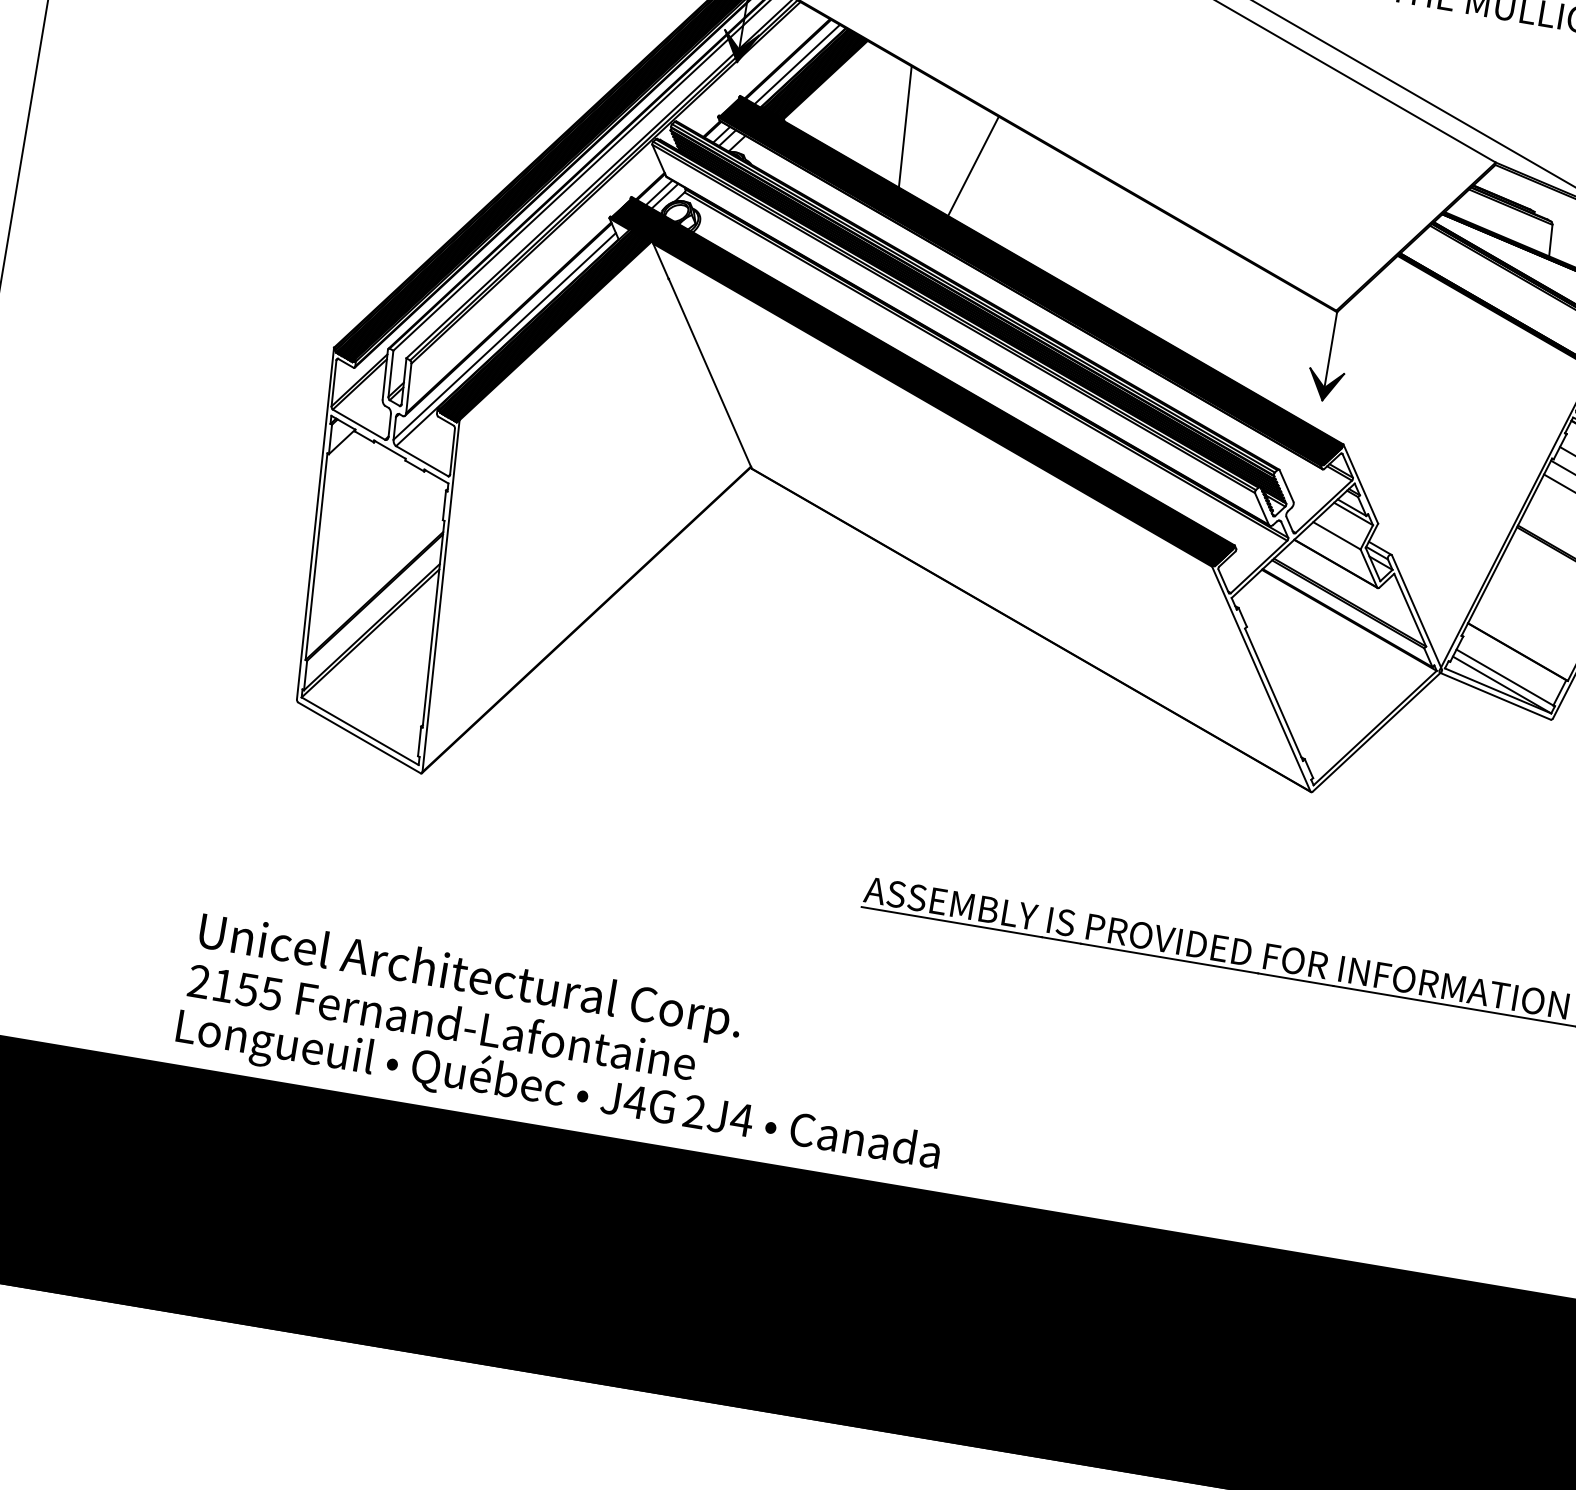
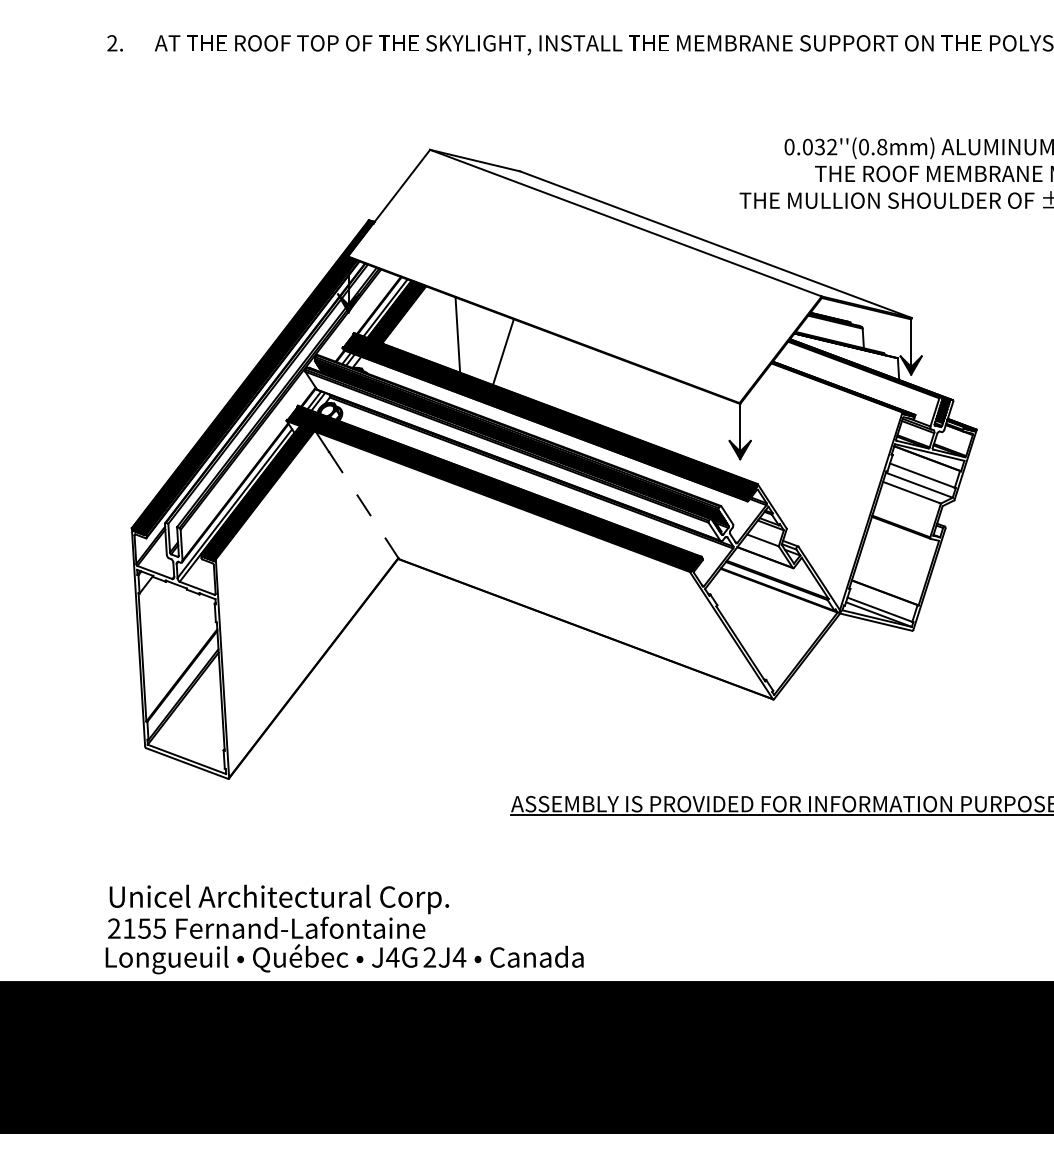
line: (709, 373) -> (363, 505), solid -> dashed

